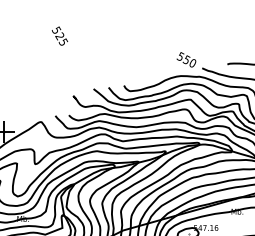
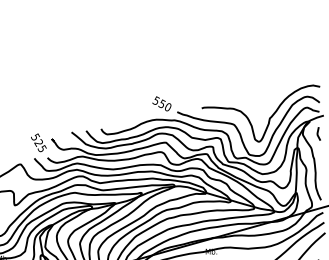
text: (59, 35) -> (38, 142), moved

